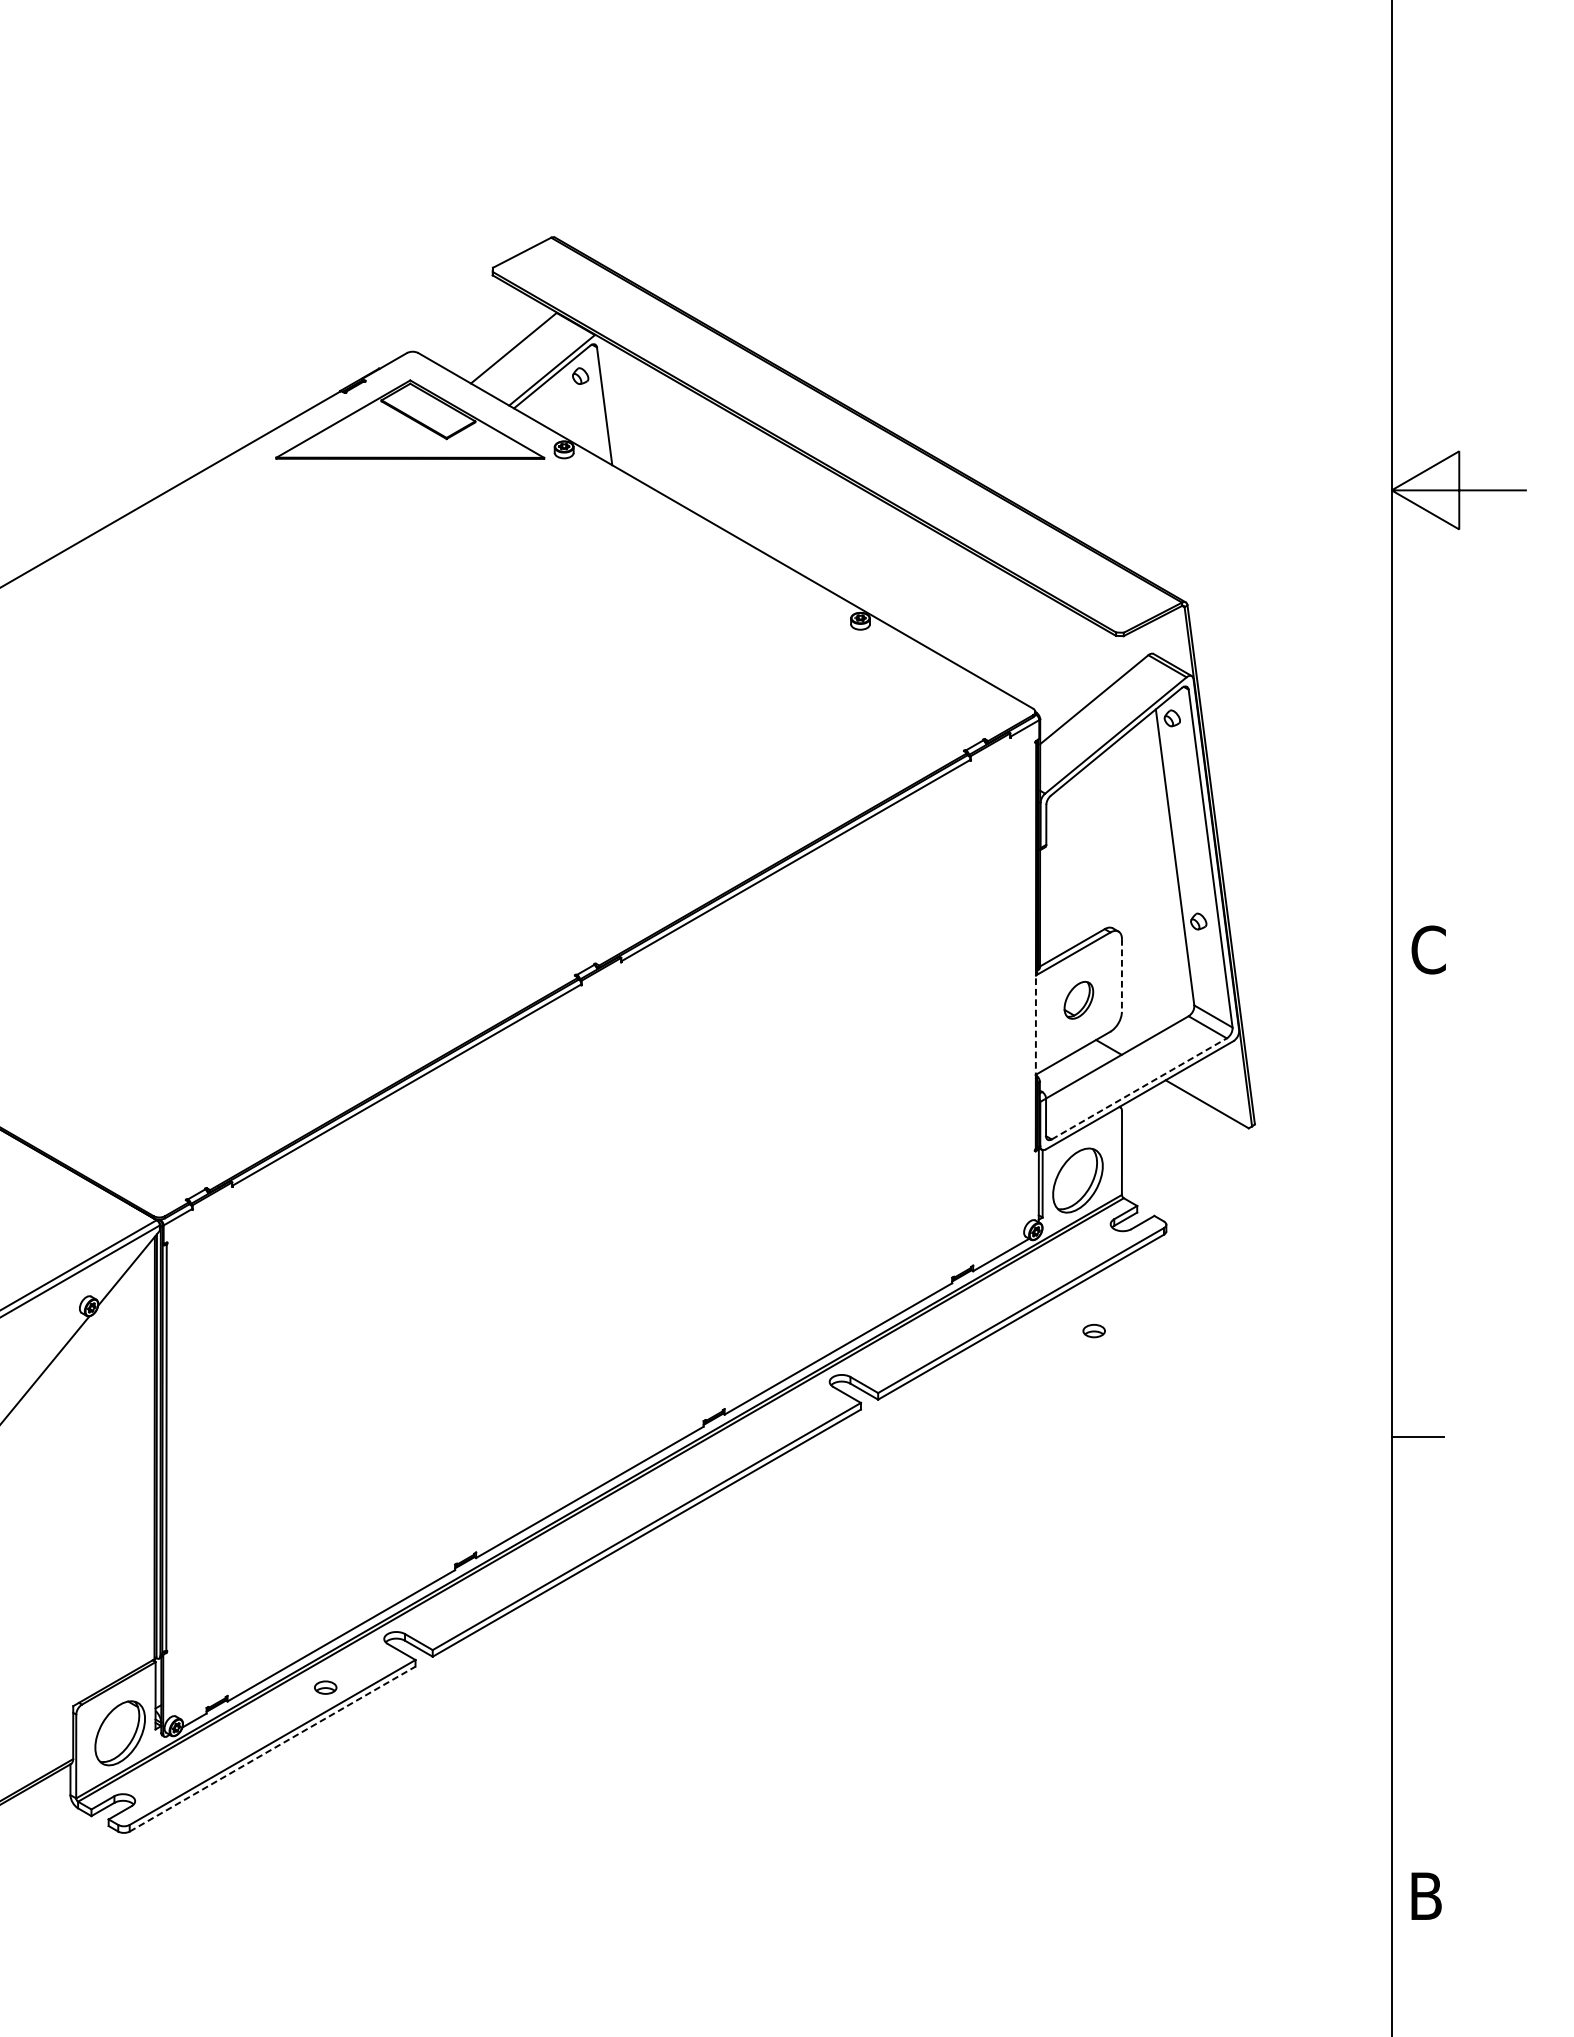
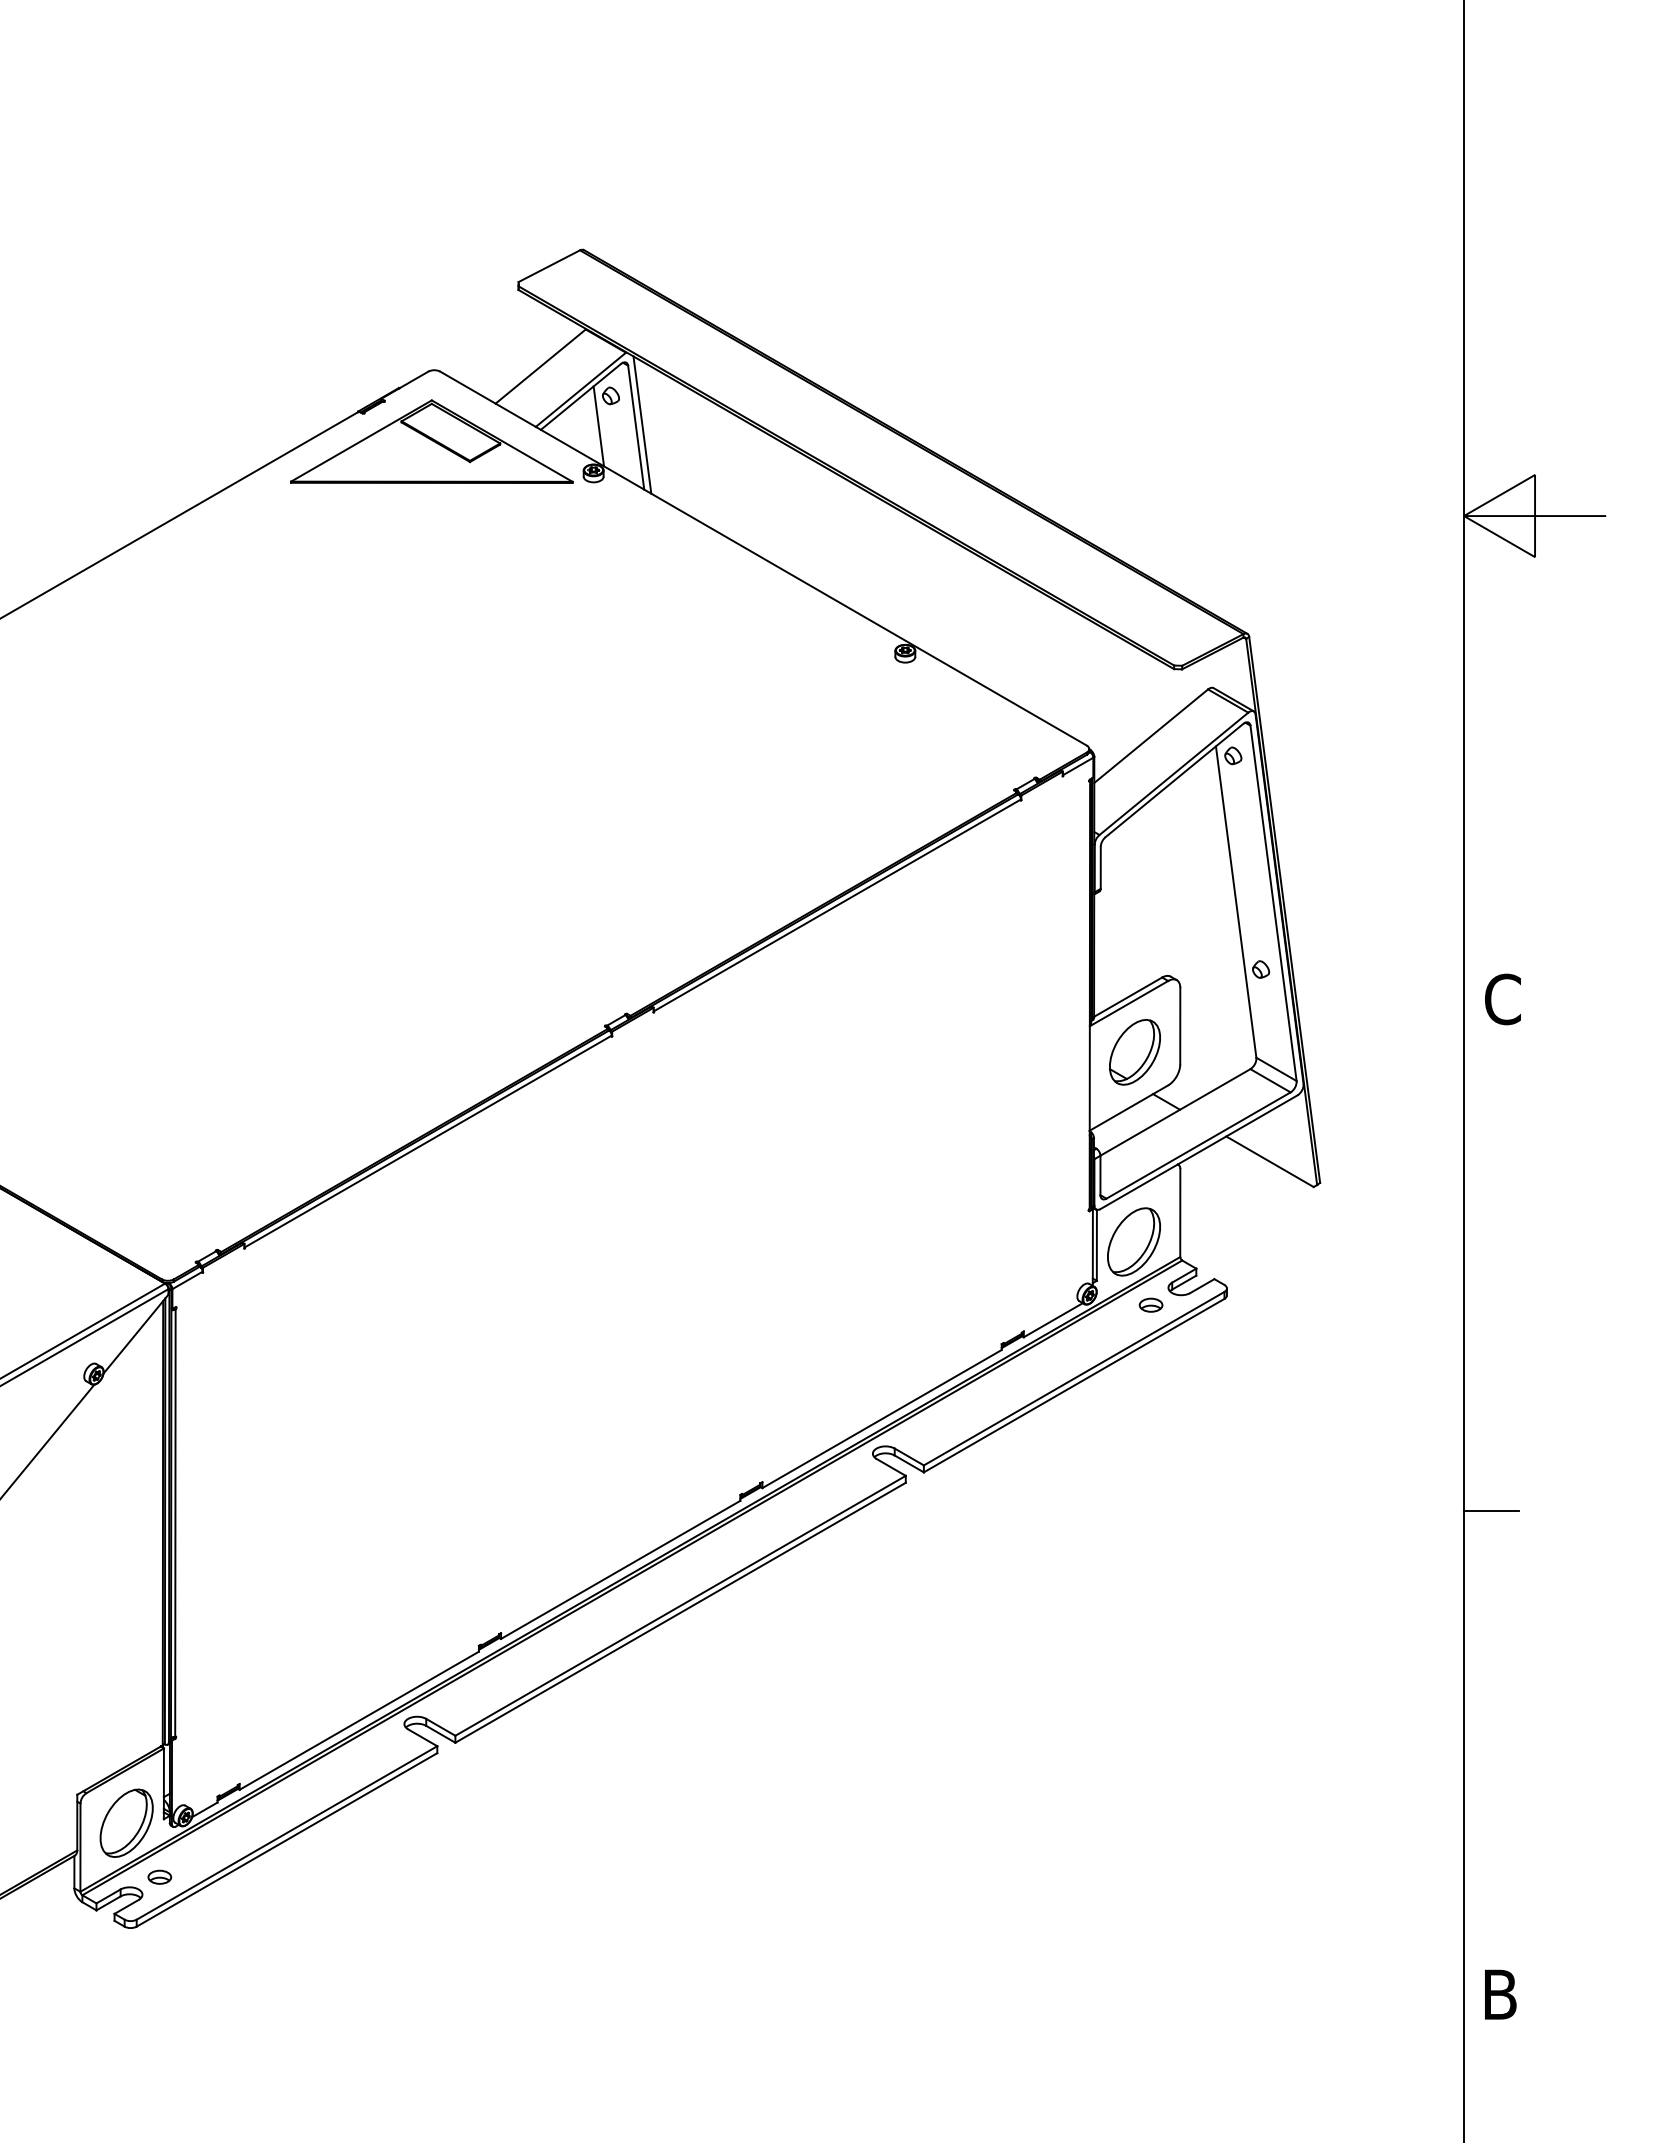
line: (610, 403) -> (642, 424), added
line: (568, 405) -> (598, 426), added
line: (1122, 975) -> (1180, 1026), dashed -> solid
part: (1078, 1000) -> (1134, 1052), size x1.67
line: (1035, 1027) -> (1089, 1080), dashed -> solid
line: (1139, 1088) -> (1198, 1145), dashed -> solid
part: (1093, 1330) -> (1150, 1304), moved
part: (325, 1686) -> (159, 1876), moved
line: (273, 1748) -> (287, 1839), dashed -> solid

